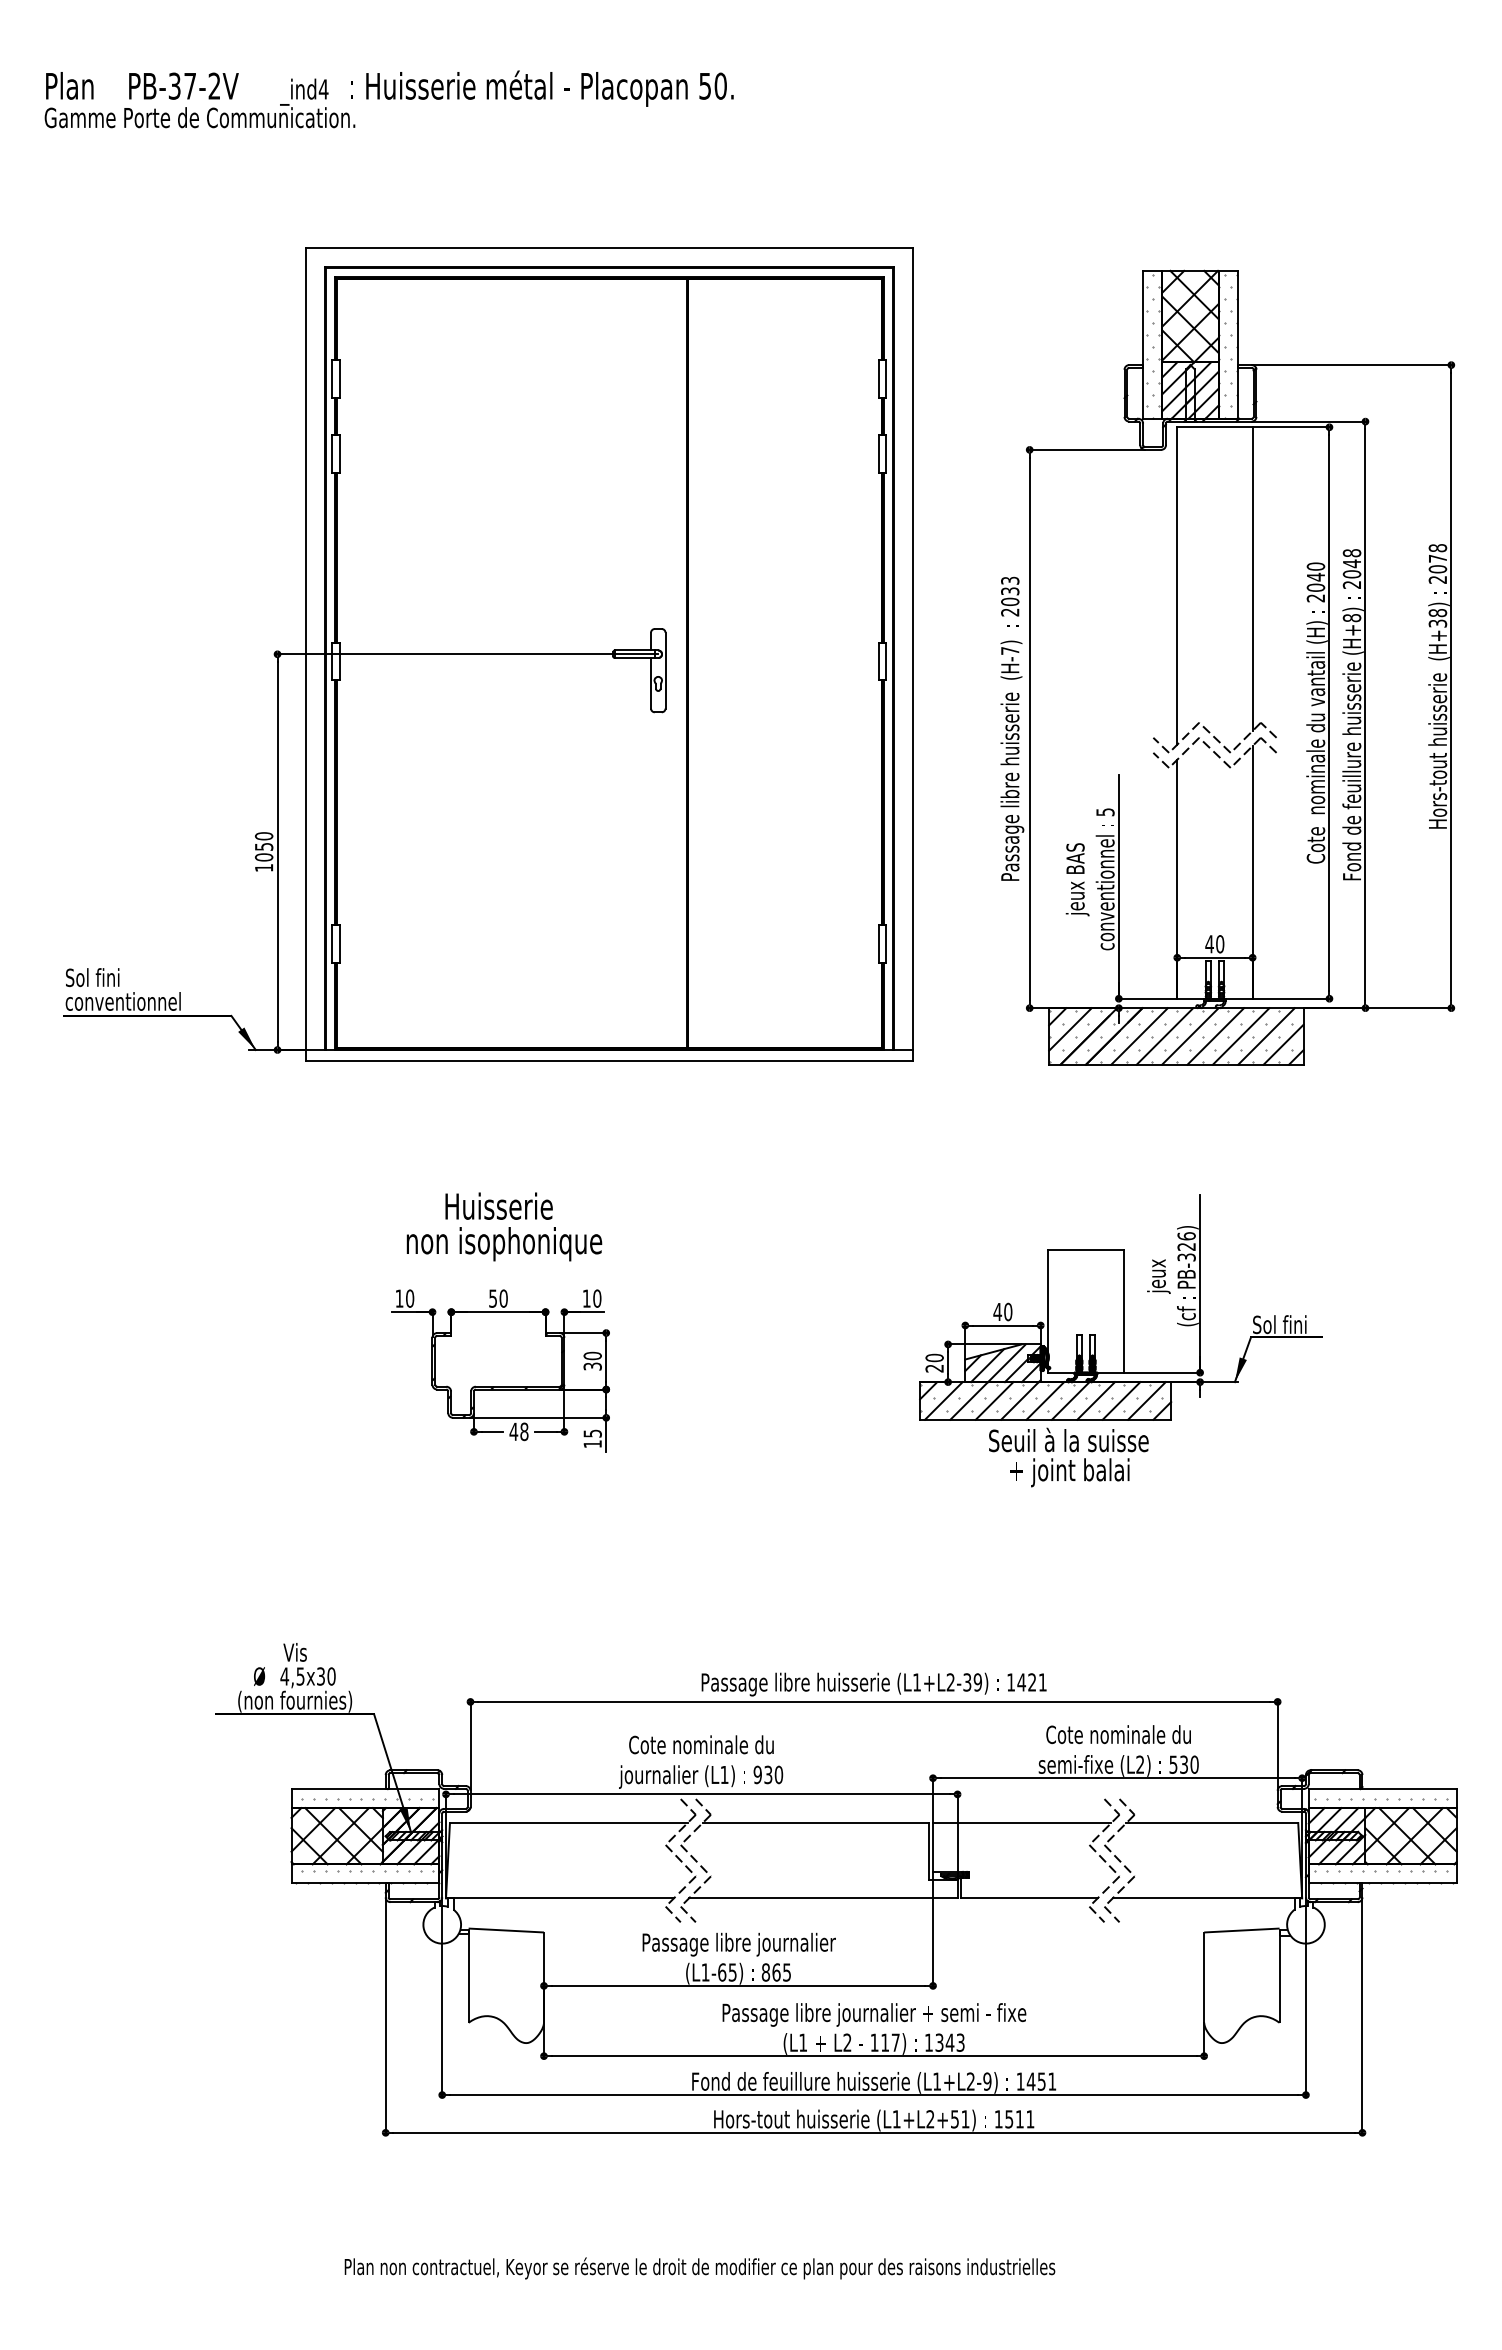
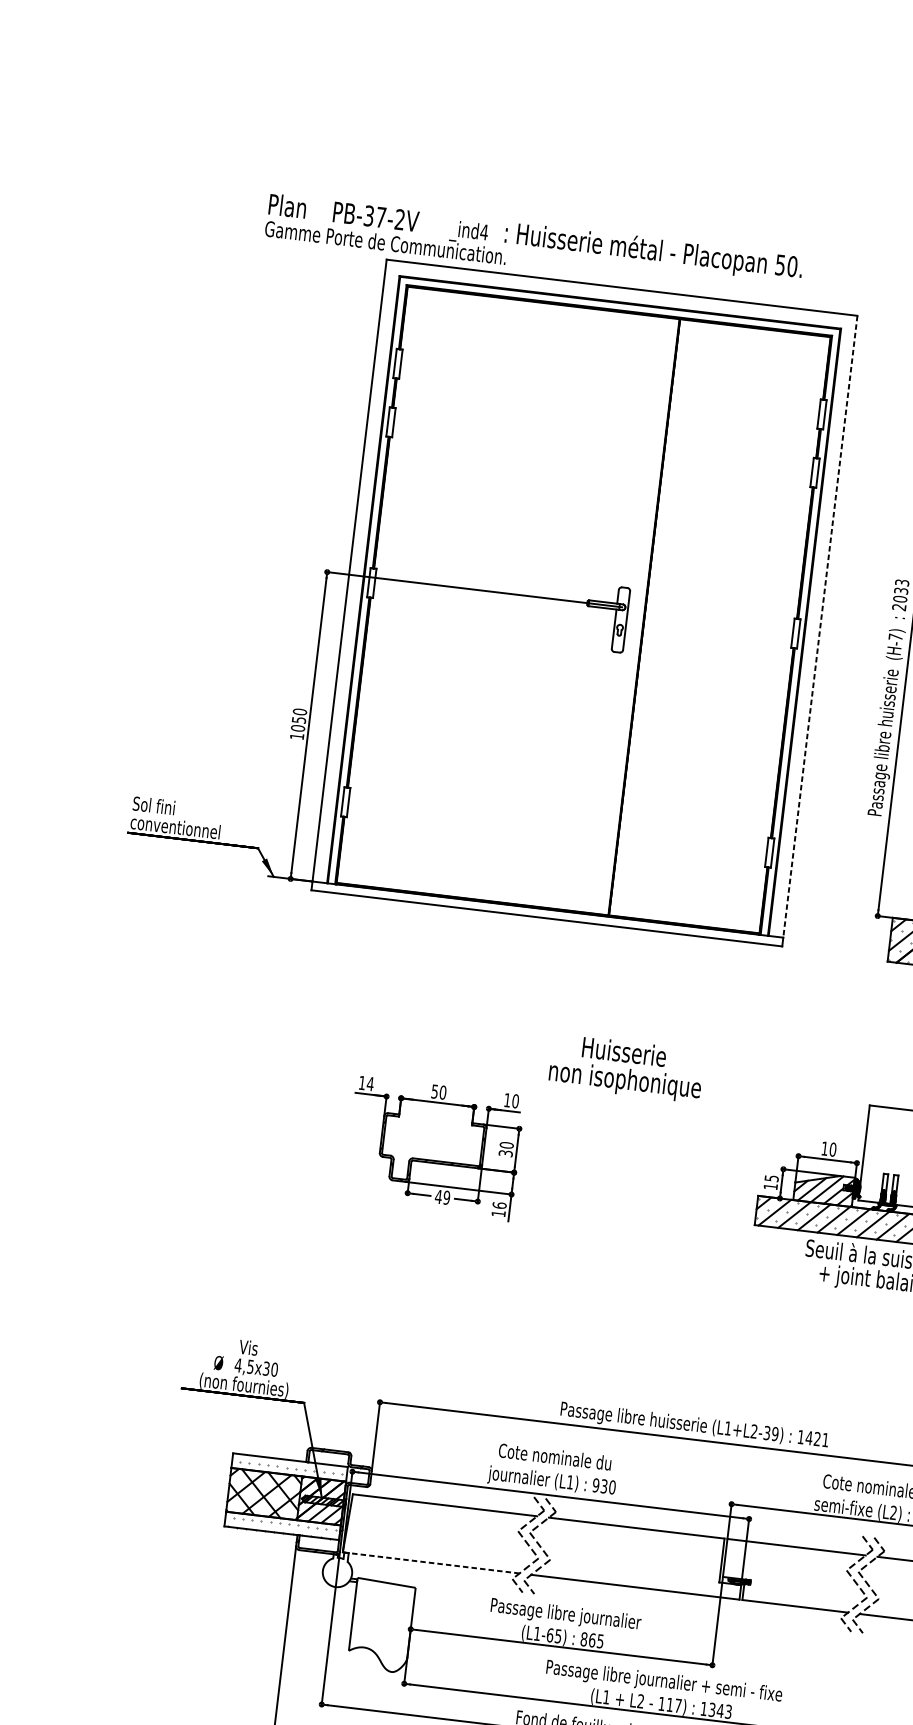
text: (388, 99) -> (533, 246), moved
line: (912, 648) -> (820, 626), solid -> dashed
text: (504, 1226) -> (626, 1068), moved
text: (409, 1298) -> (370, 1083), 10 -> 14
text: (997, 1311) -> (824, 1148), 40 -> 10
text: (934, 1362) -> (771, 1182), 20 -> 15
text: (524, 1431) -> (446, 1197), 48 -> 49
text: (592, 1433) -> (499, 1205), 15 -> 16
line: (559, 1898) -> (430, 1562), solid -> dashed

